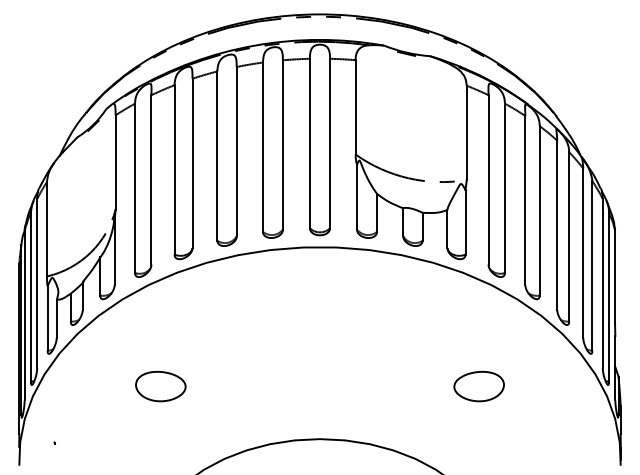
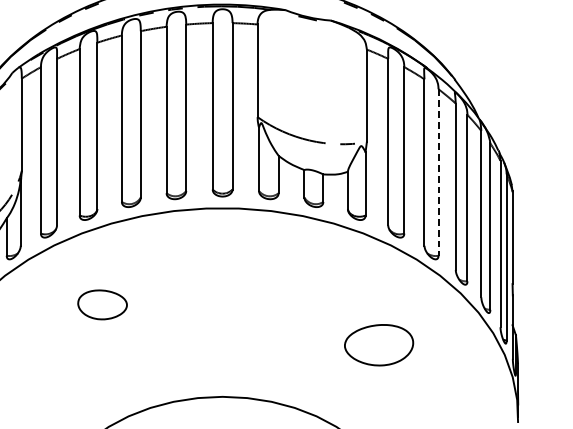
line: (539, 210) -> (438, 172), solid -> dashed
part: (160, 386) -> (102, 304), moved
part: (478, 386) -> (378, 345), size x1.4

